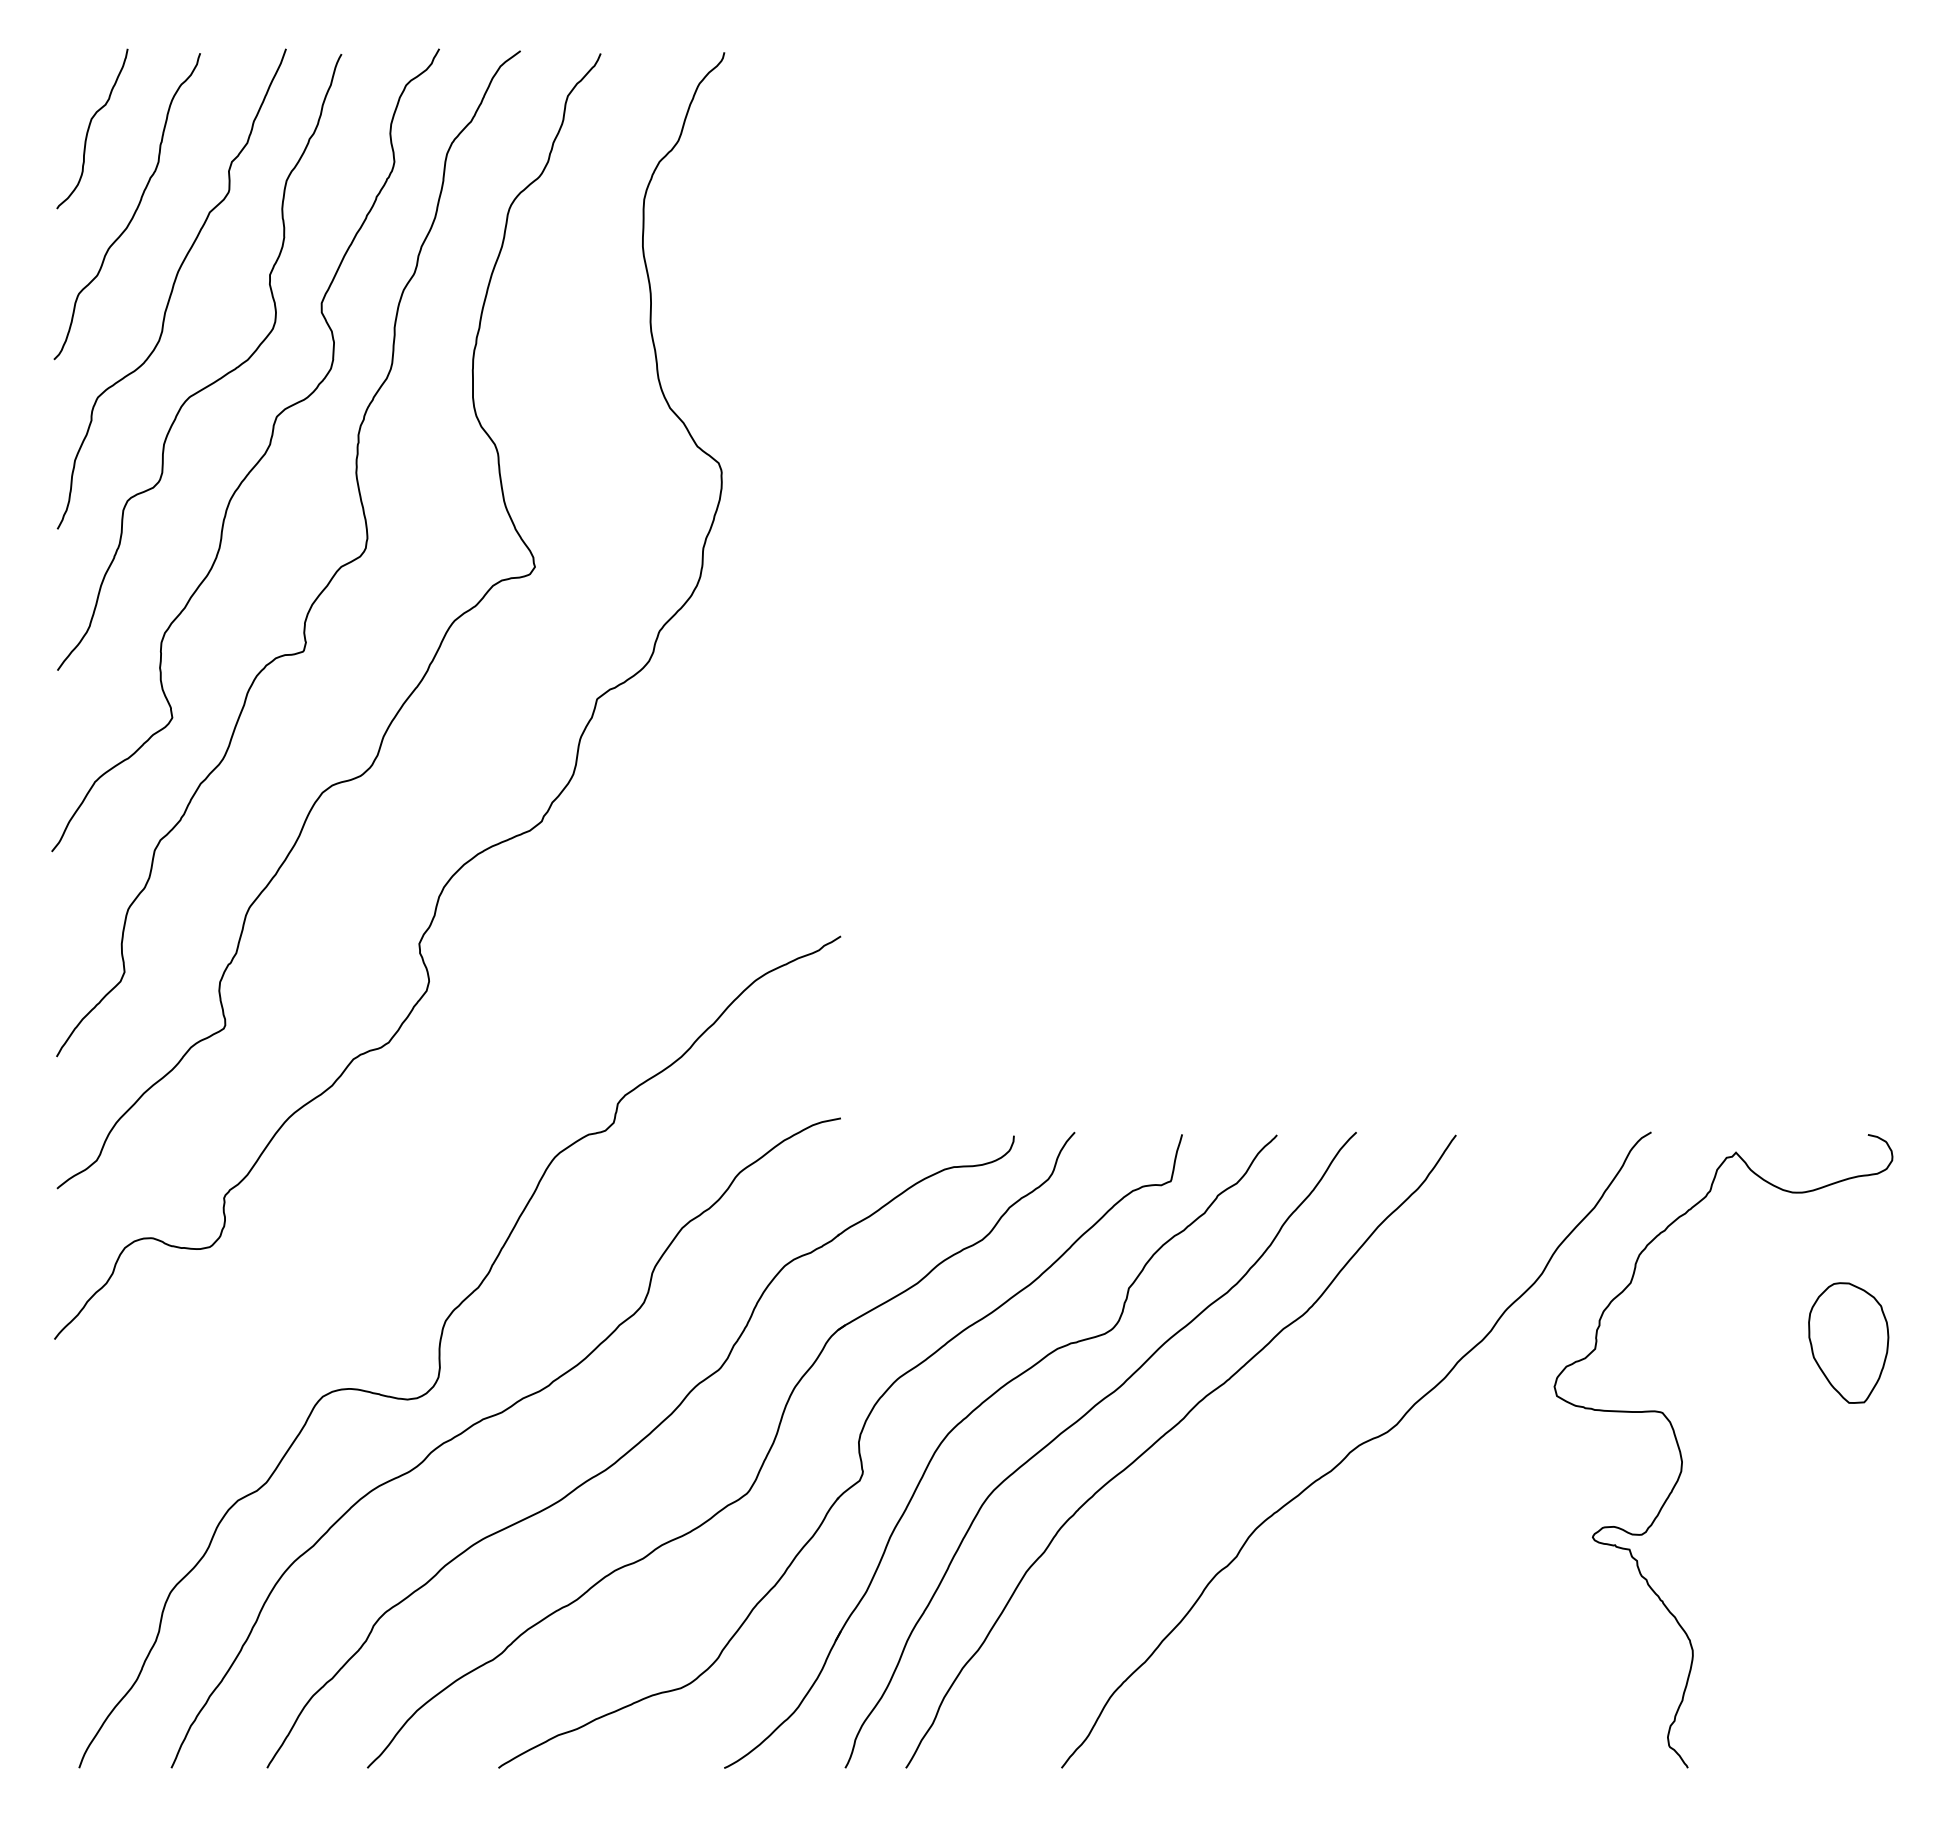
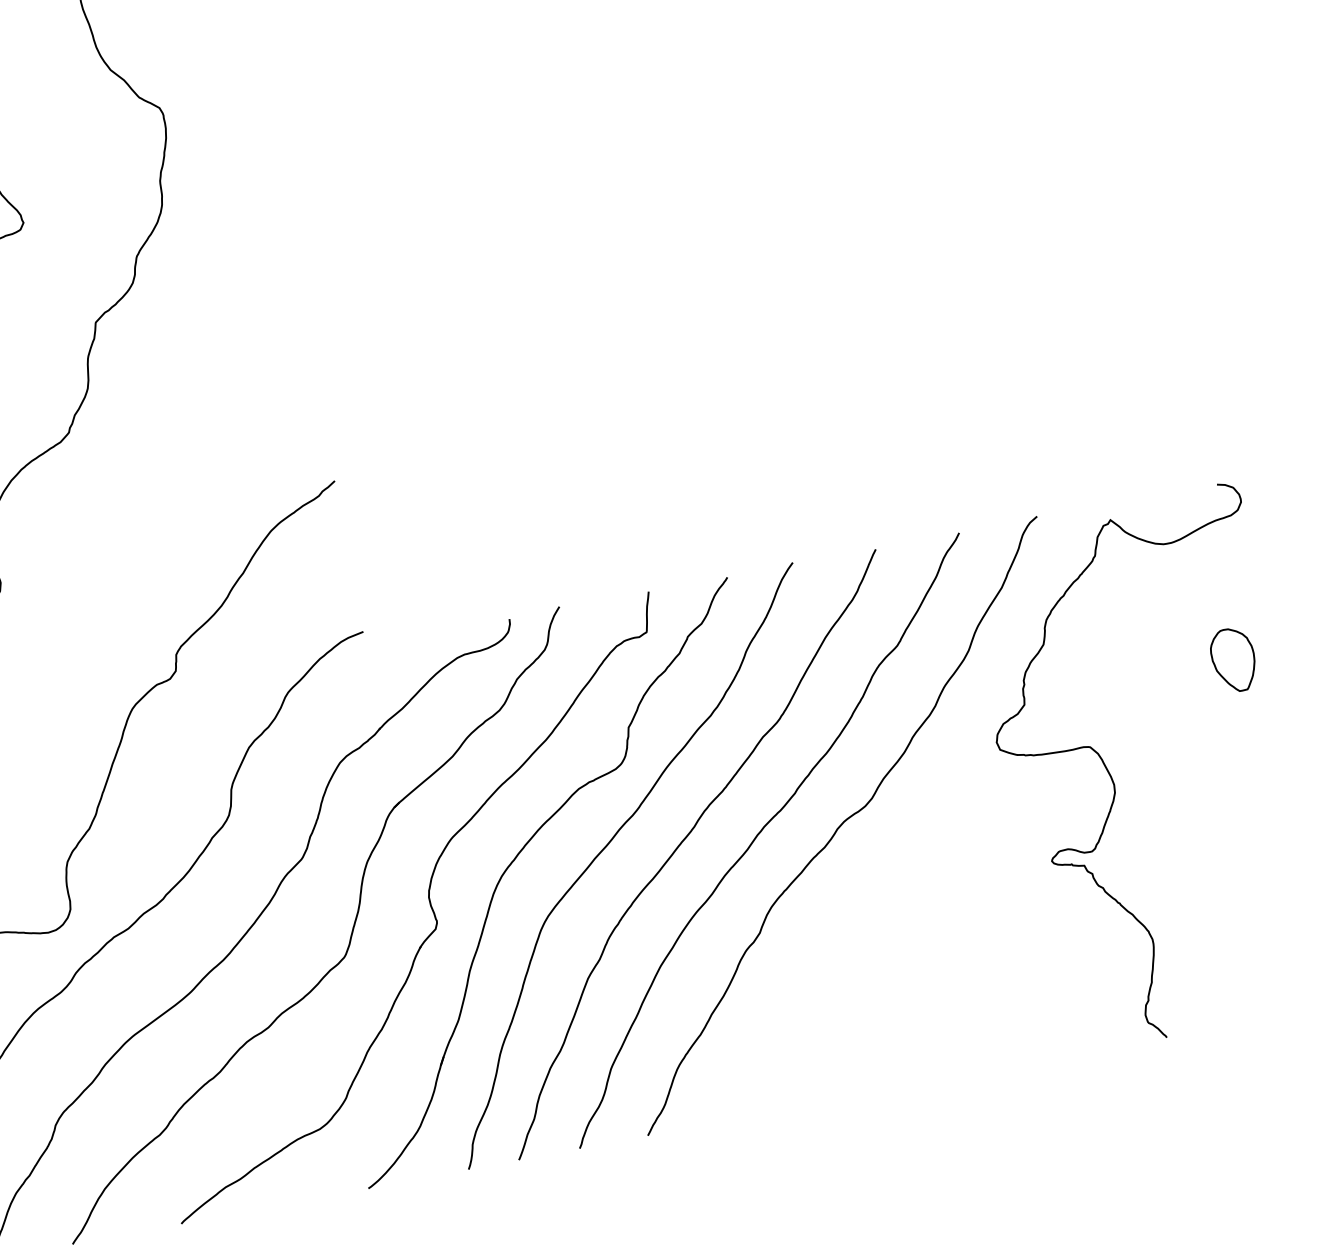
part: (1848, 1342) -> (1233, 659), size x0.62
curve: (1259, 1440) -> (760, 833), added

